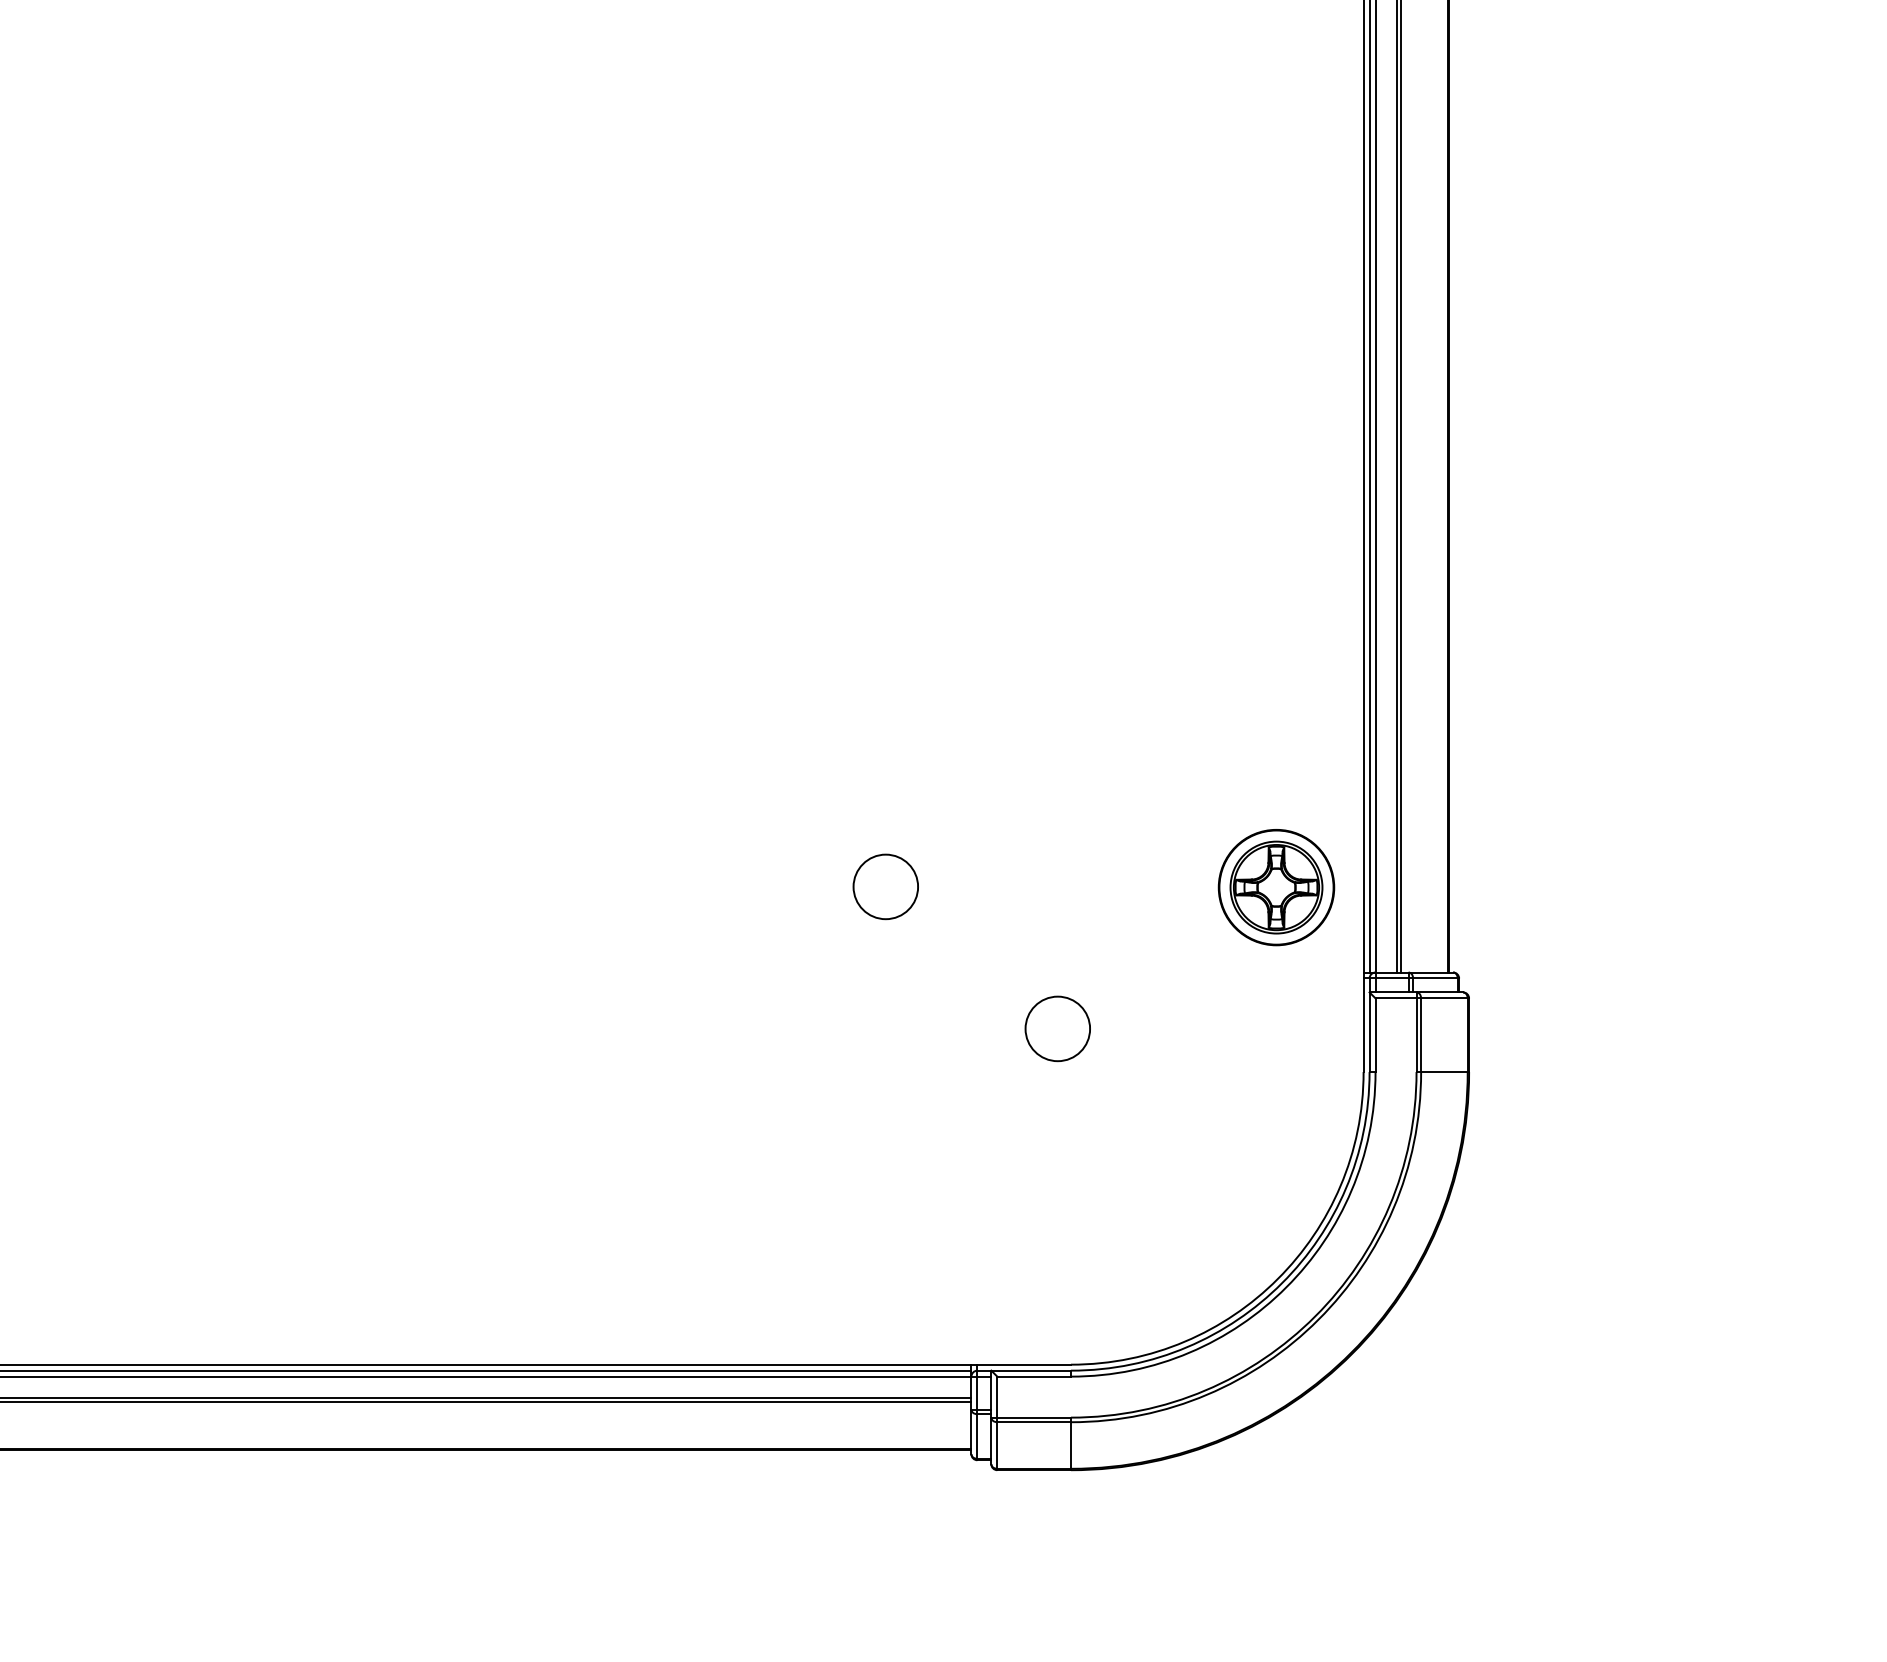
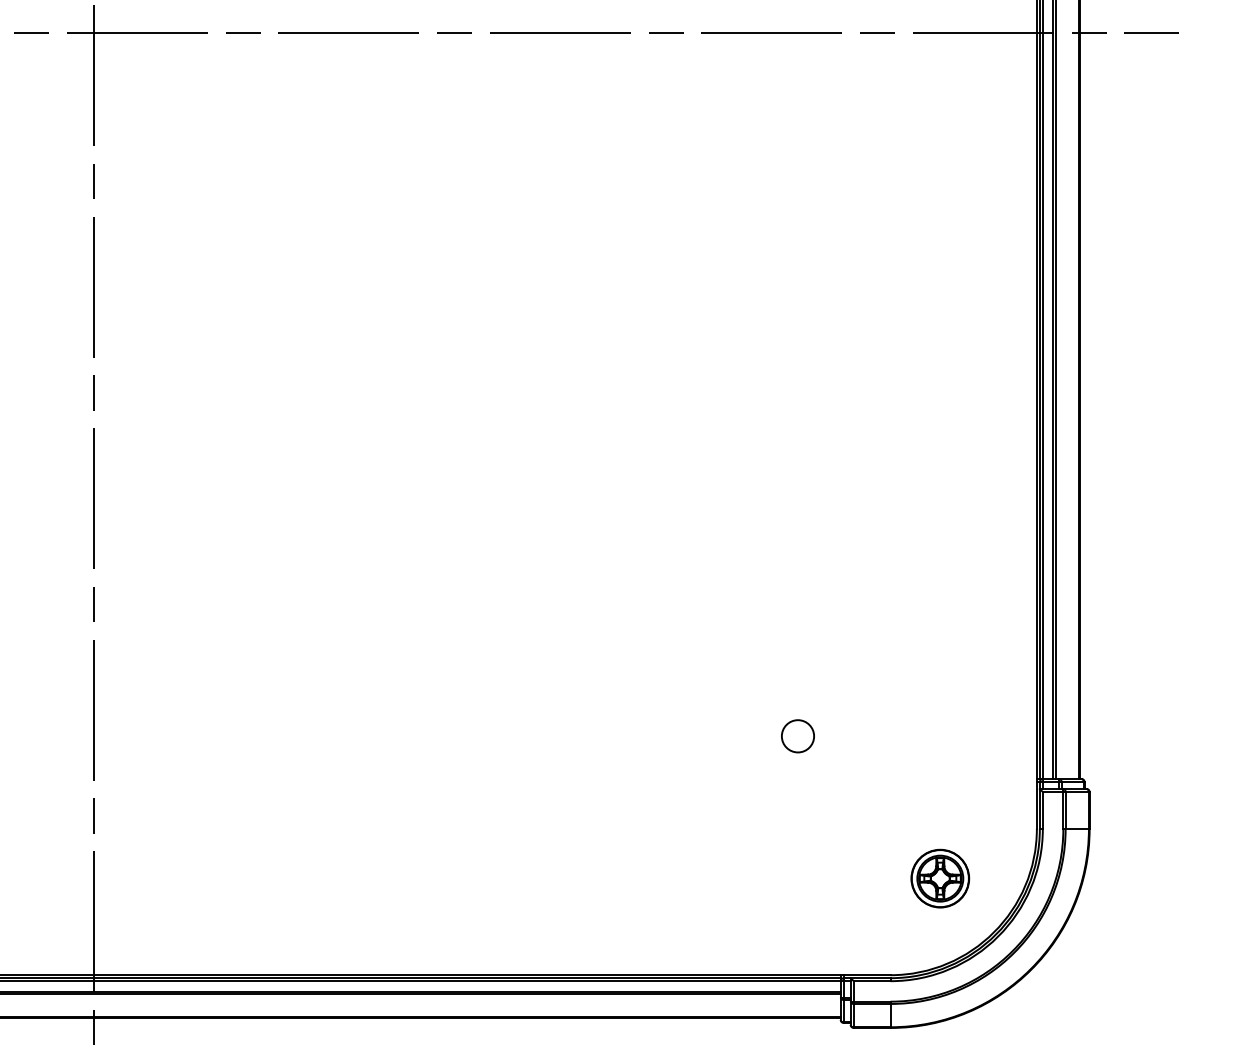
part: (1276, 887) -> (940, 878), moved
circle: (1056, 1029) -> (883, 807), removed

